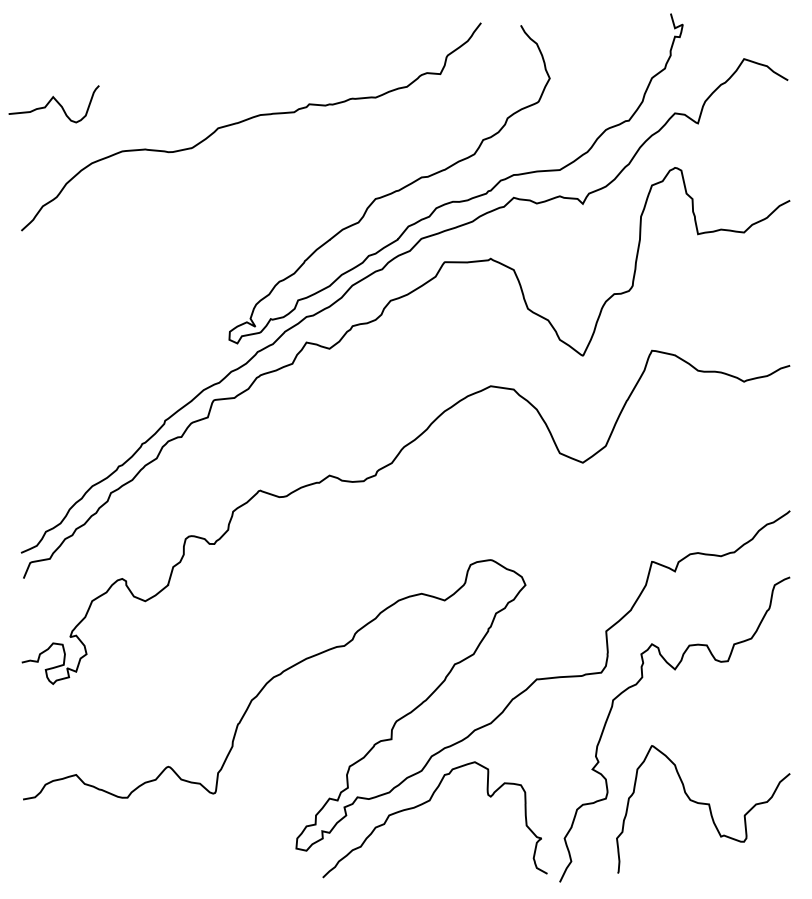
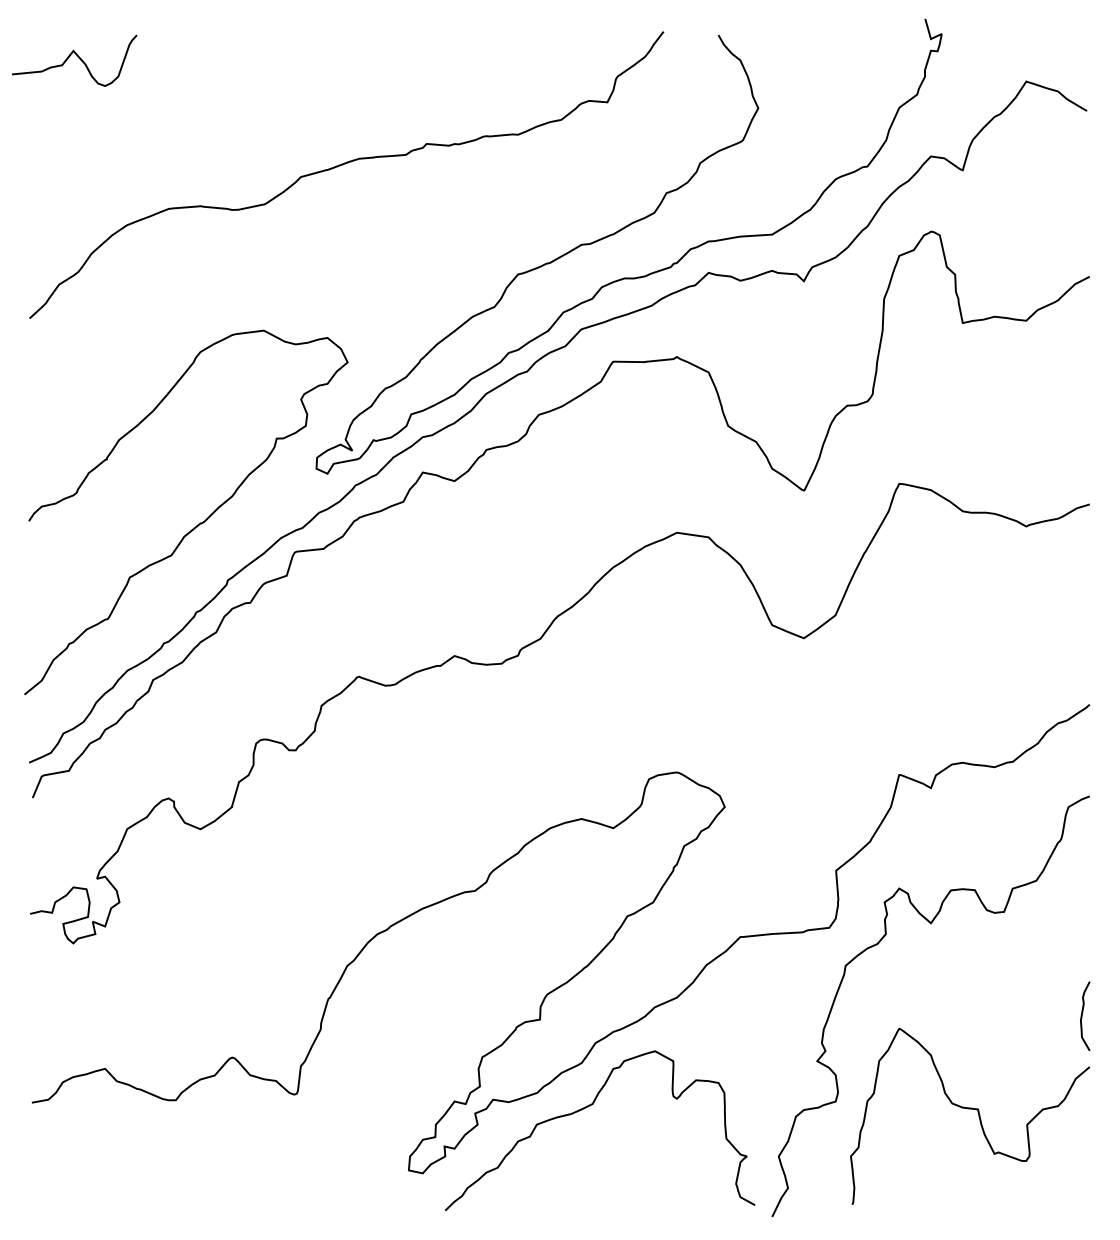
curve: (56, 101) -> (77, 57), moved
curve: (143, 379) -> (198, 523), added
curve: (784, 736) -> (1082, 1015), added

